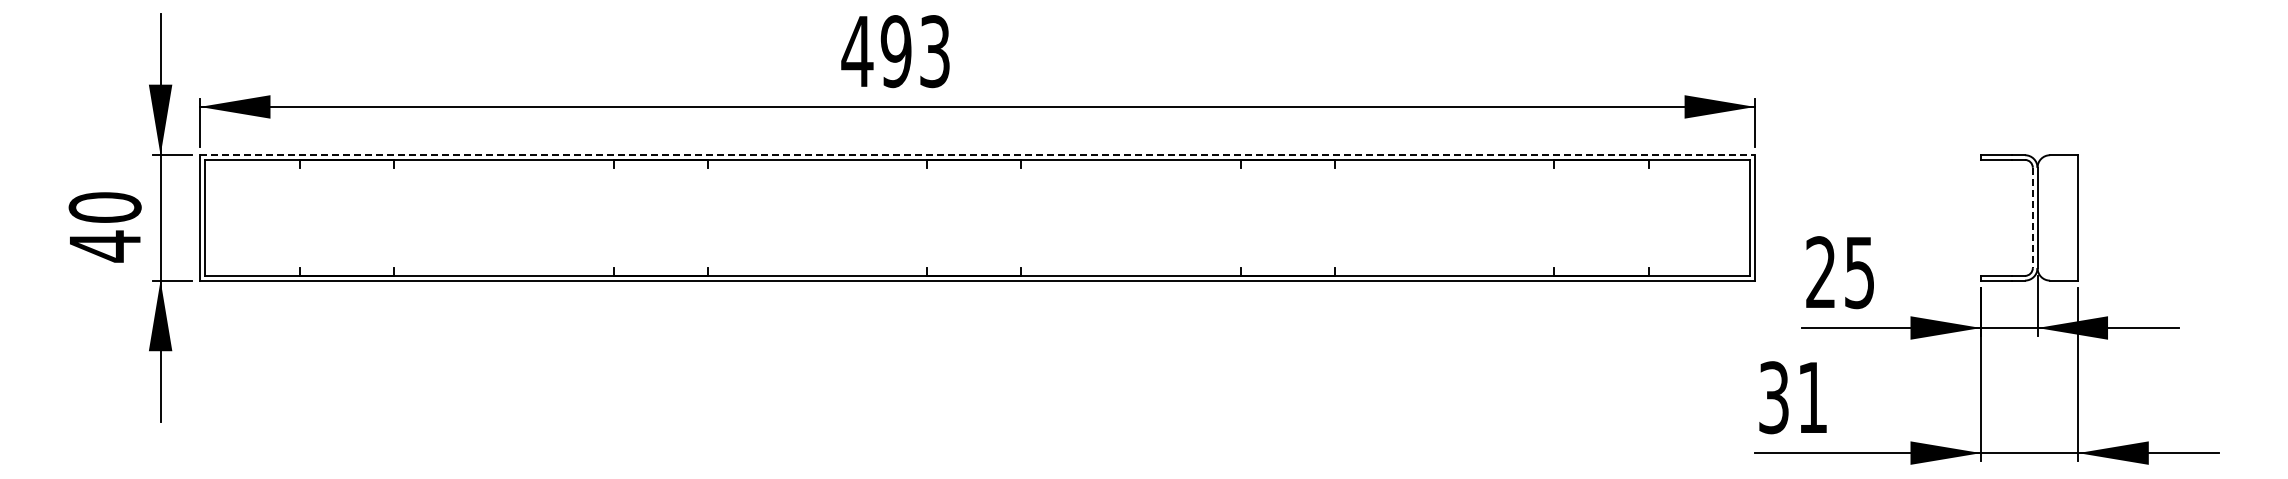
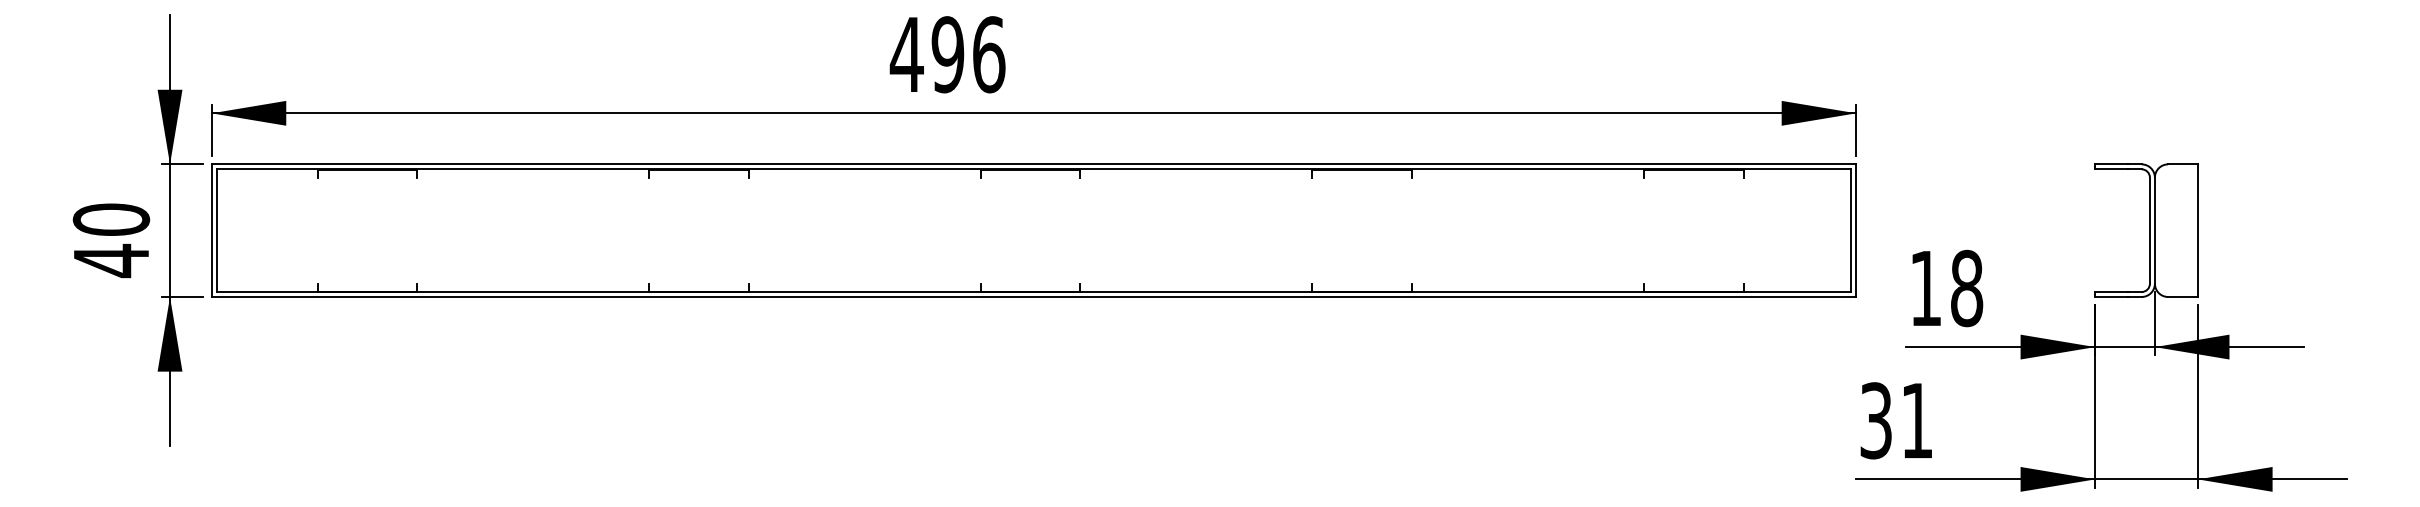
text: (935, 51) -> (989, 54), 493 -> 496
line: (977, 155) -> (1033, 164), dashed -> solid
line: (2032, 218) -> (2149, 231), dashed -> solid
text: (1840, 272) -> (1946, 288), 25 -> 18

